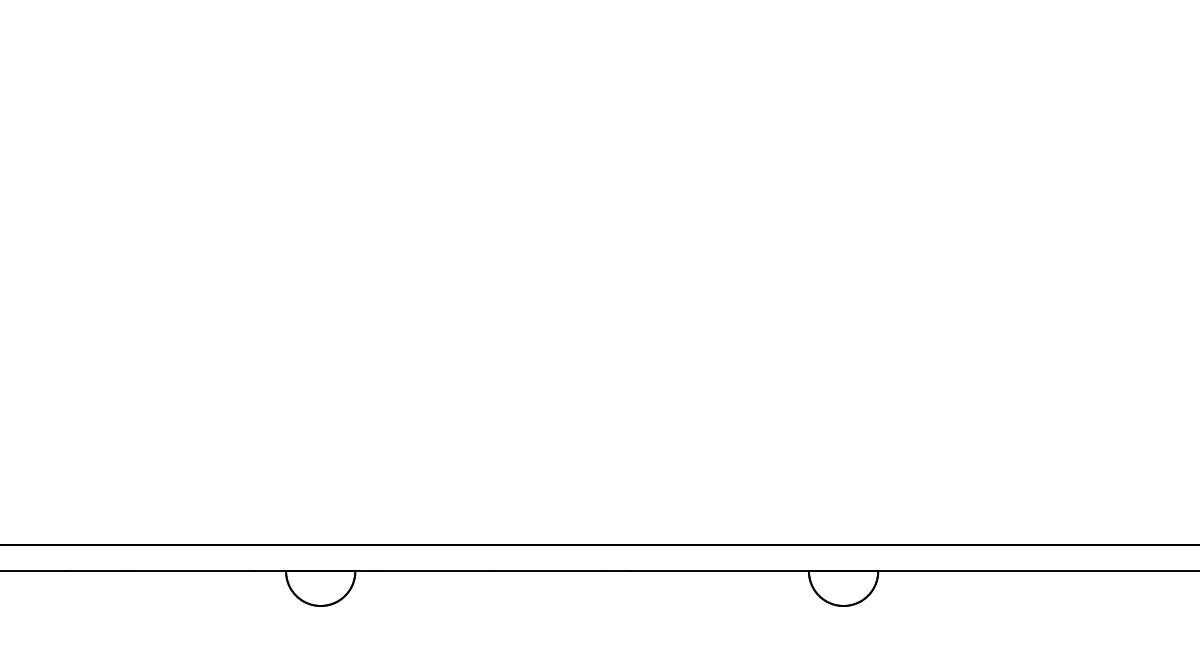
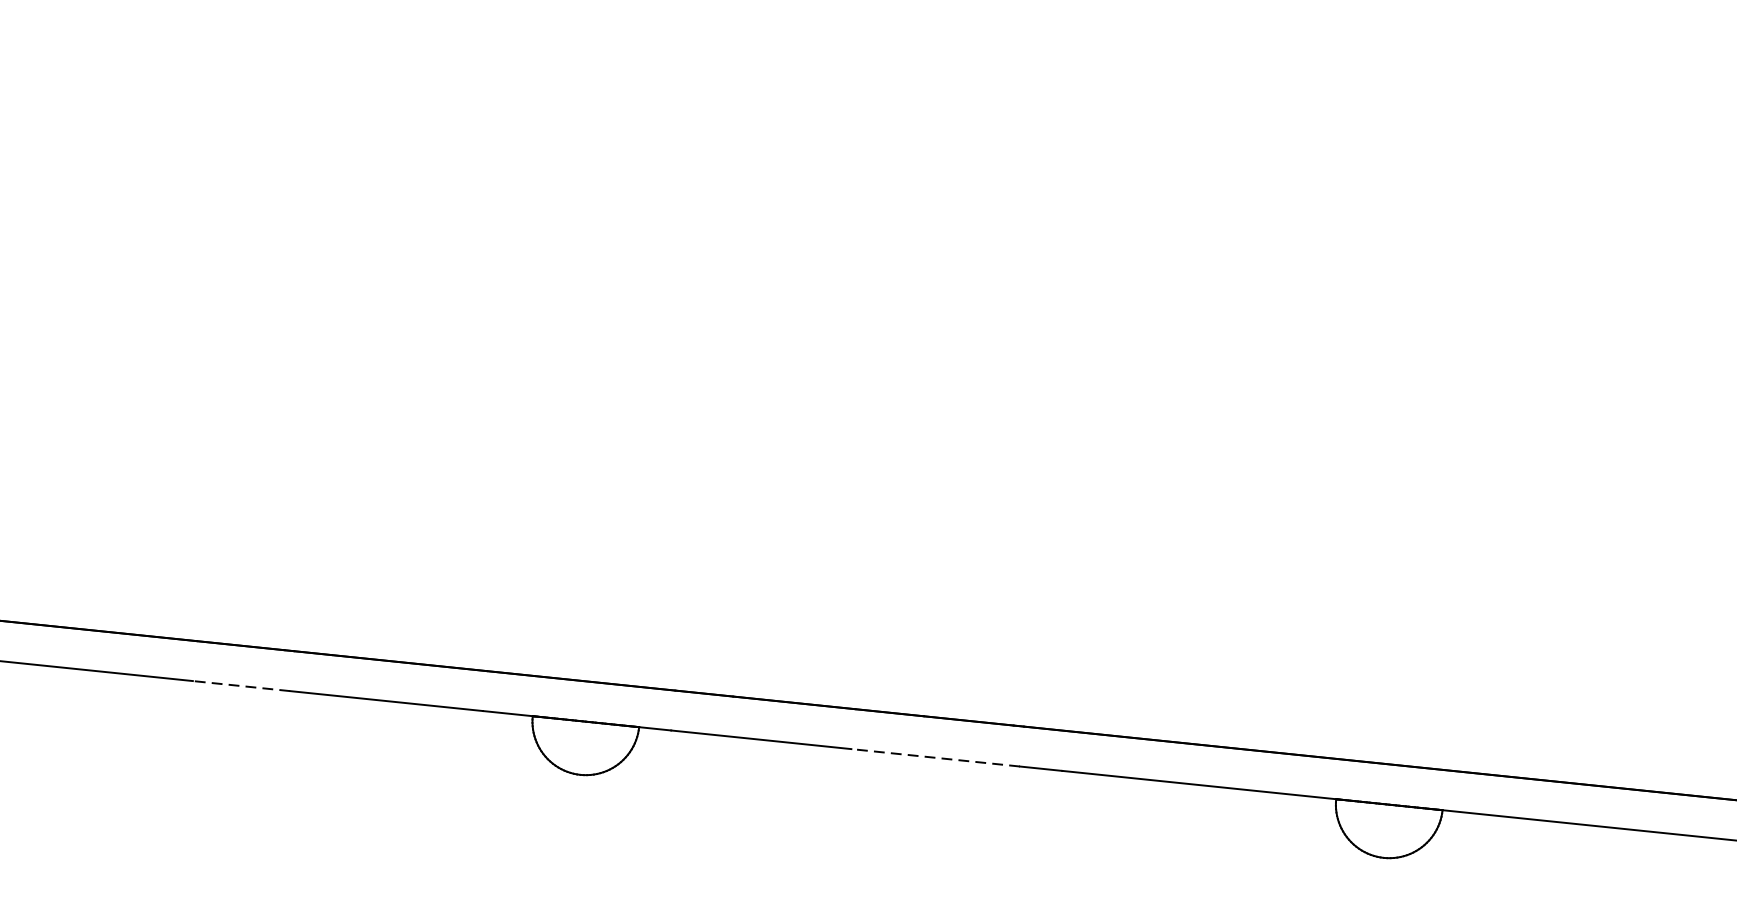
line: (96, 571) -> (241, 686), solid -> dashed
line: (548, 571) -> (935, 758), solid -> dashed

